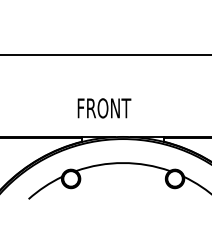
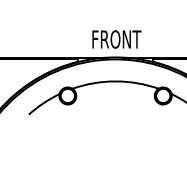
text: (104, 108) -> (116, 39), moved

